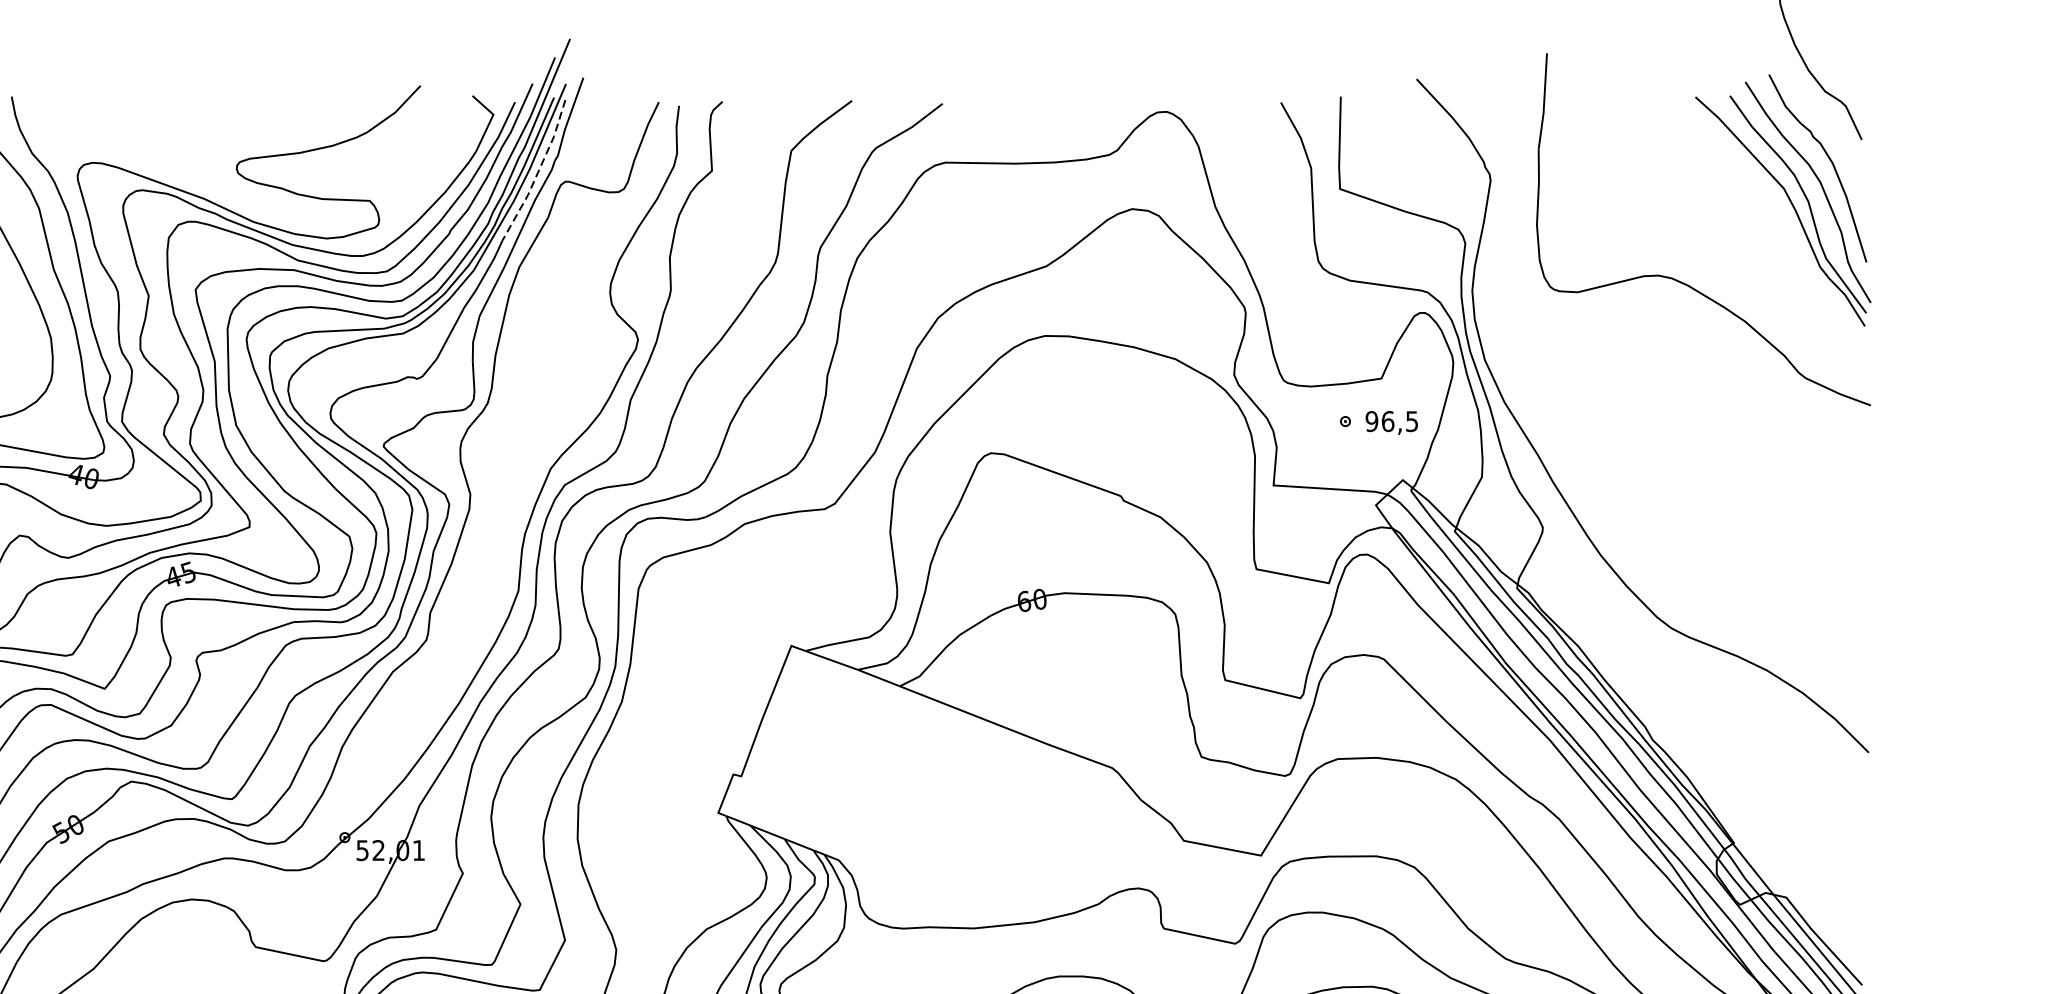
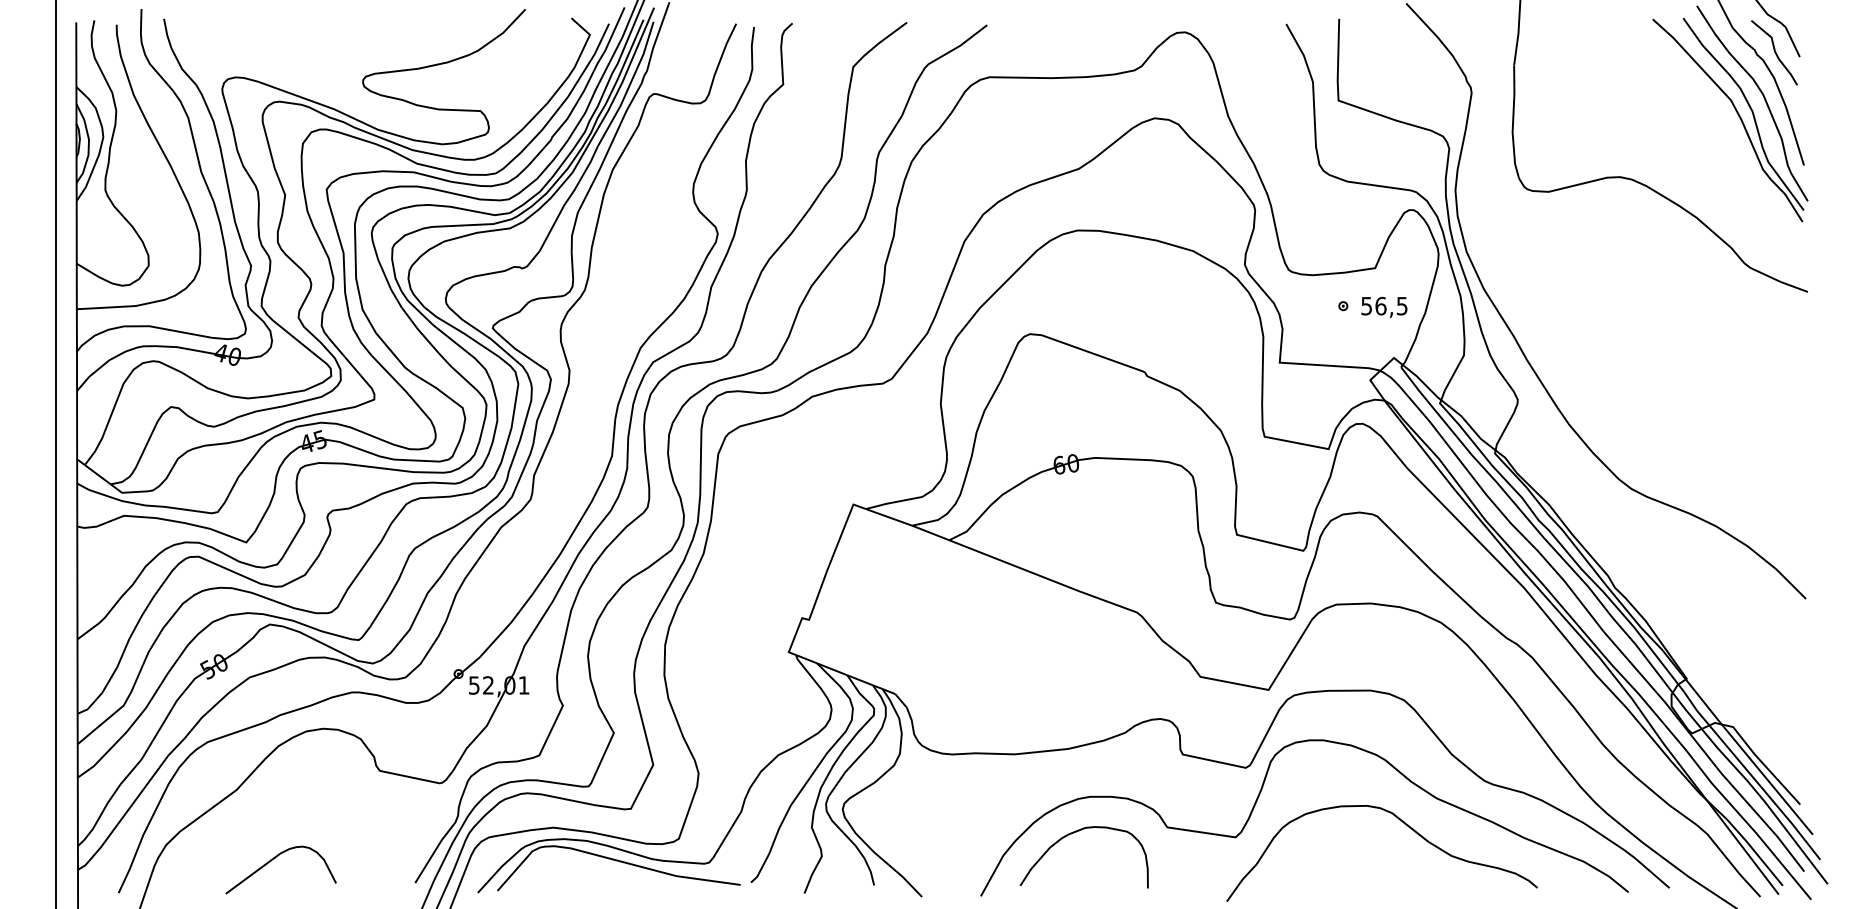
curve: (1833, 134) -> (1774, 52), added
line: (538, 171) -> (629, 85), dashed -> solid
text: (1371, 420) -> (1366, 305), 96,5 -> 56,5

